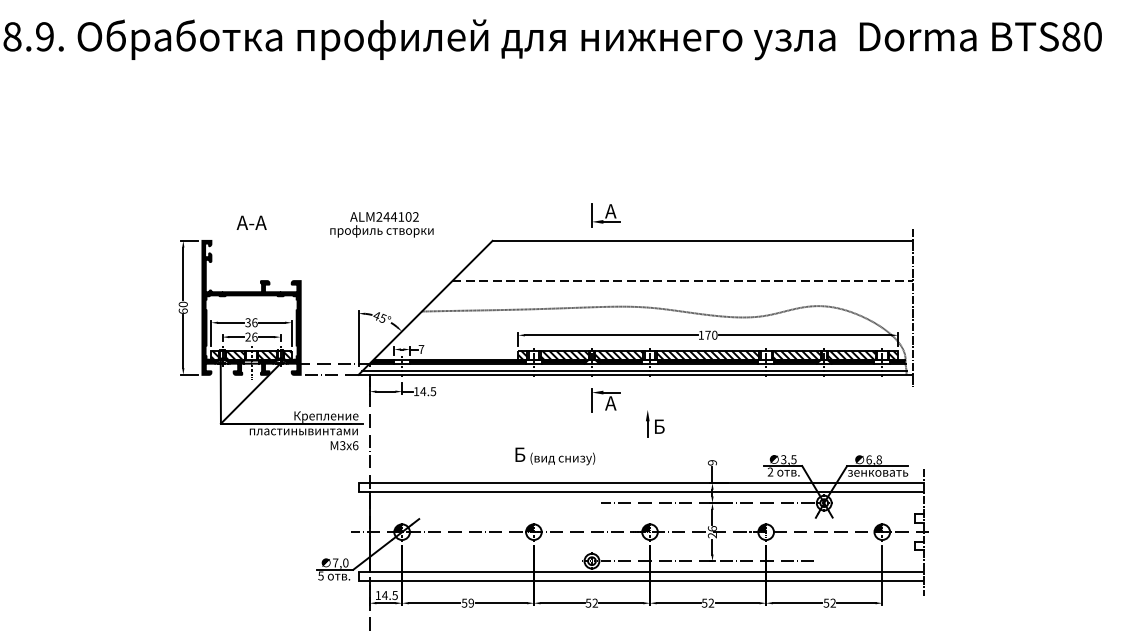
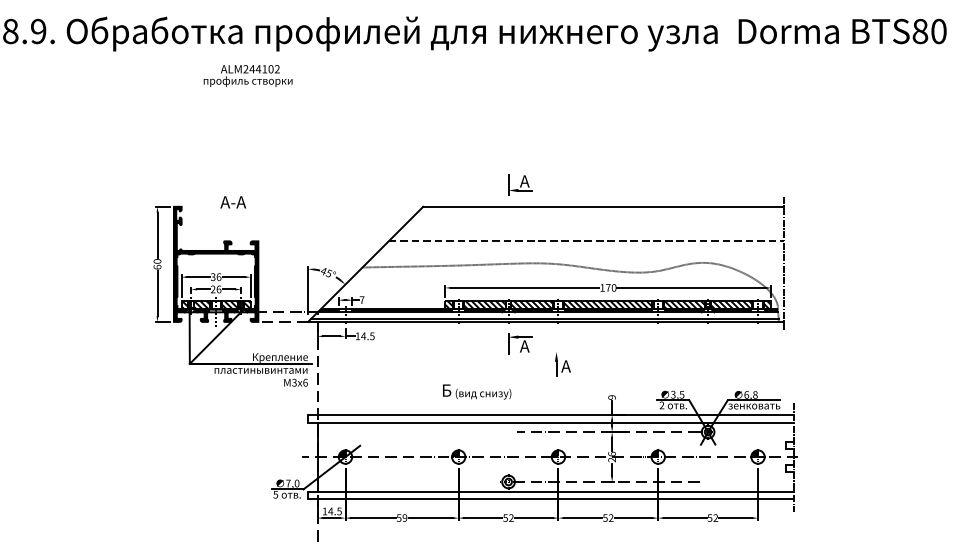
text: (251, 223) -> (233, 202), moved
text: (381, 224) -> (247, 75), moved
text: (658, 426) -> (565, 366), Б -> А

